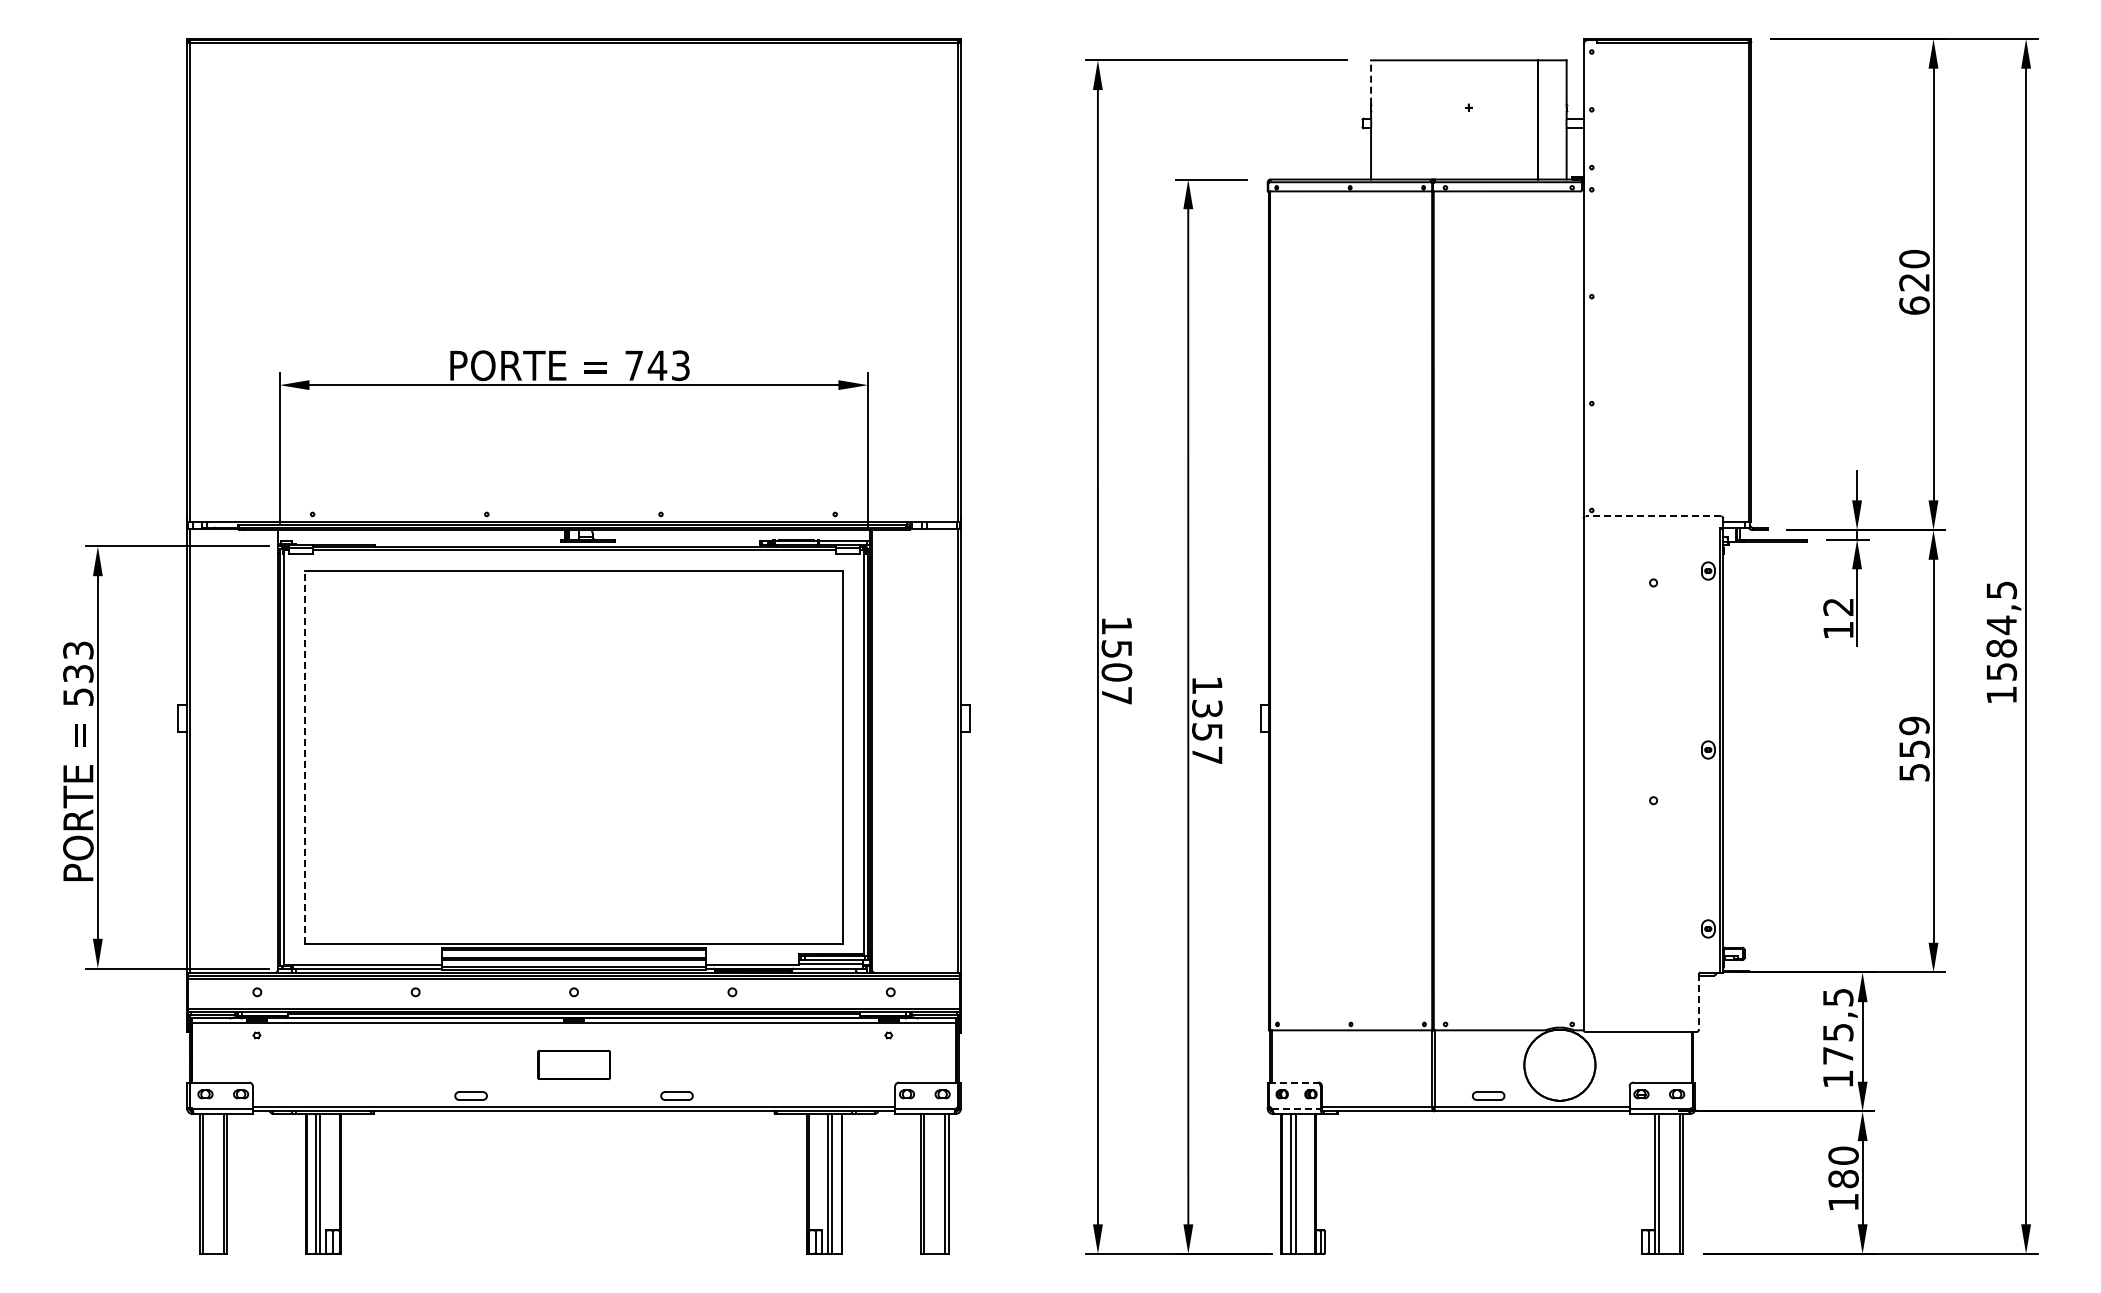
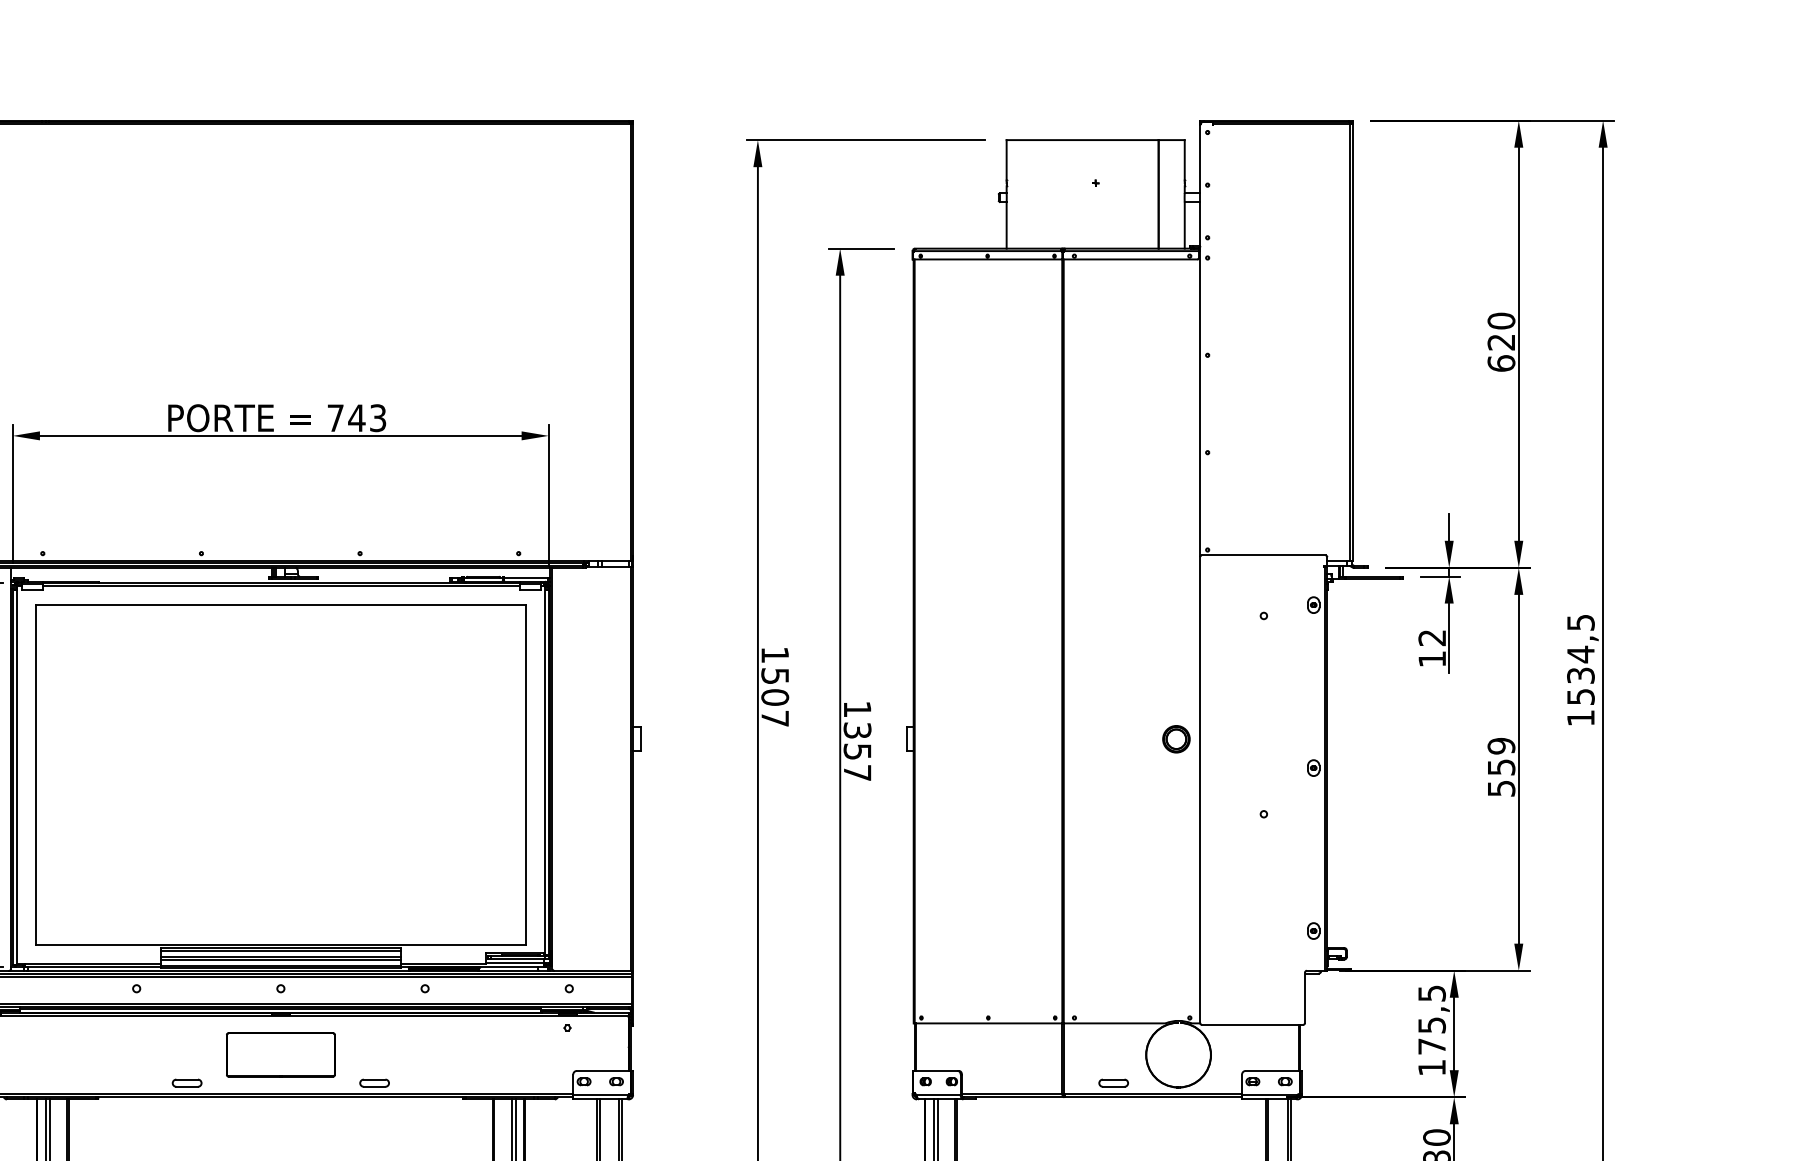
line: (1371, 82) -> (1007, 160), dashed -> solid
line: (1653, 516) -> (1263, 555), dashed -> solid
text: (2001, 648) -> (1580, 675), 1584,5 -> 1534,5
part: (1557, 717) -> (1176, 738), added
line: (305, 757) -> (36, 774), dashed -> solid
line: (1698, 1002) -> (1304, 998), dashed -> solid
part: (573, 1064) -> (280, 1054), size x1.67
line: (1293, 1082) -> (936, 1070), dashed -> solid
line: (1296, 1108) -> (938, 1094), dashed -> solid

